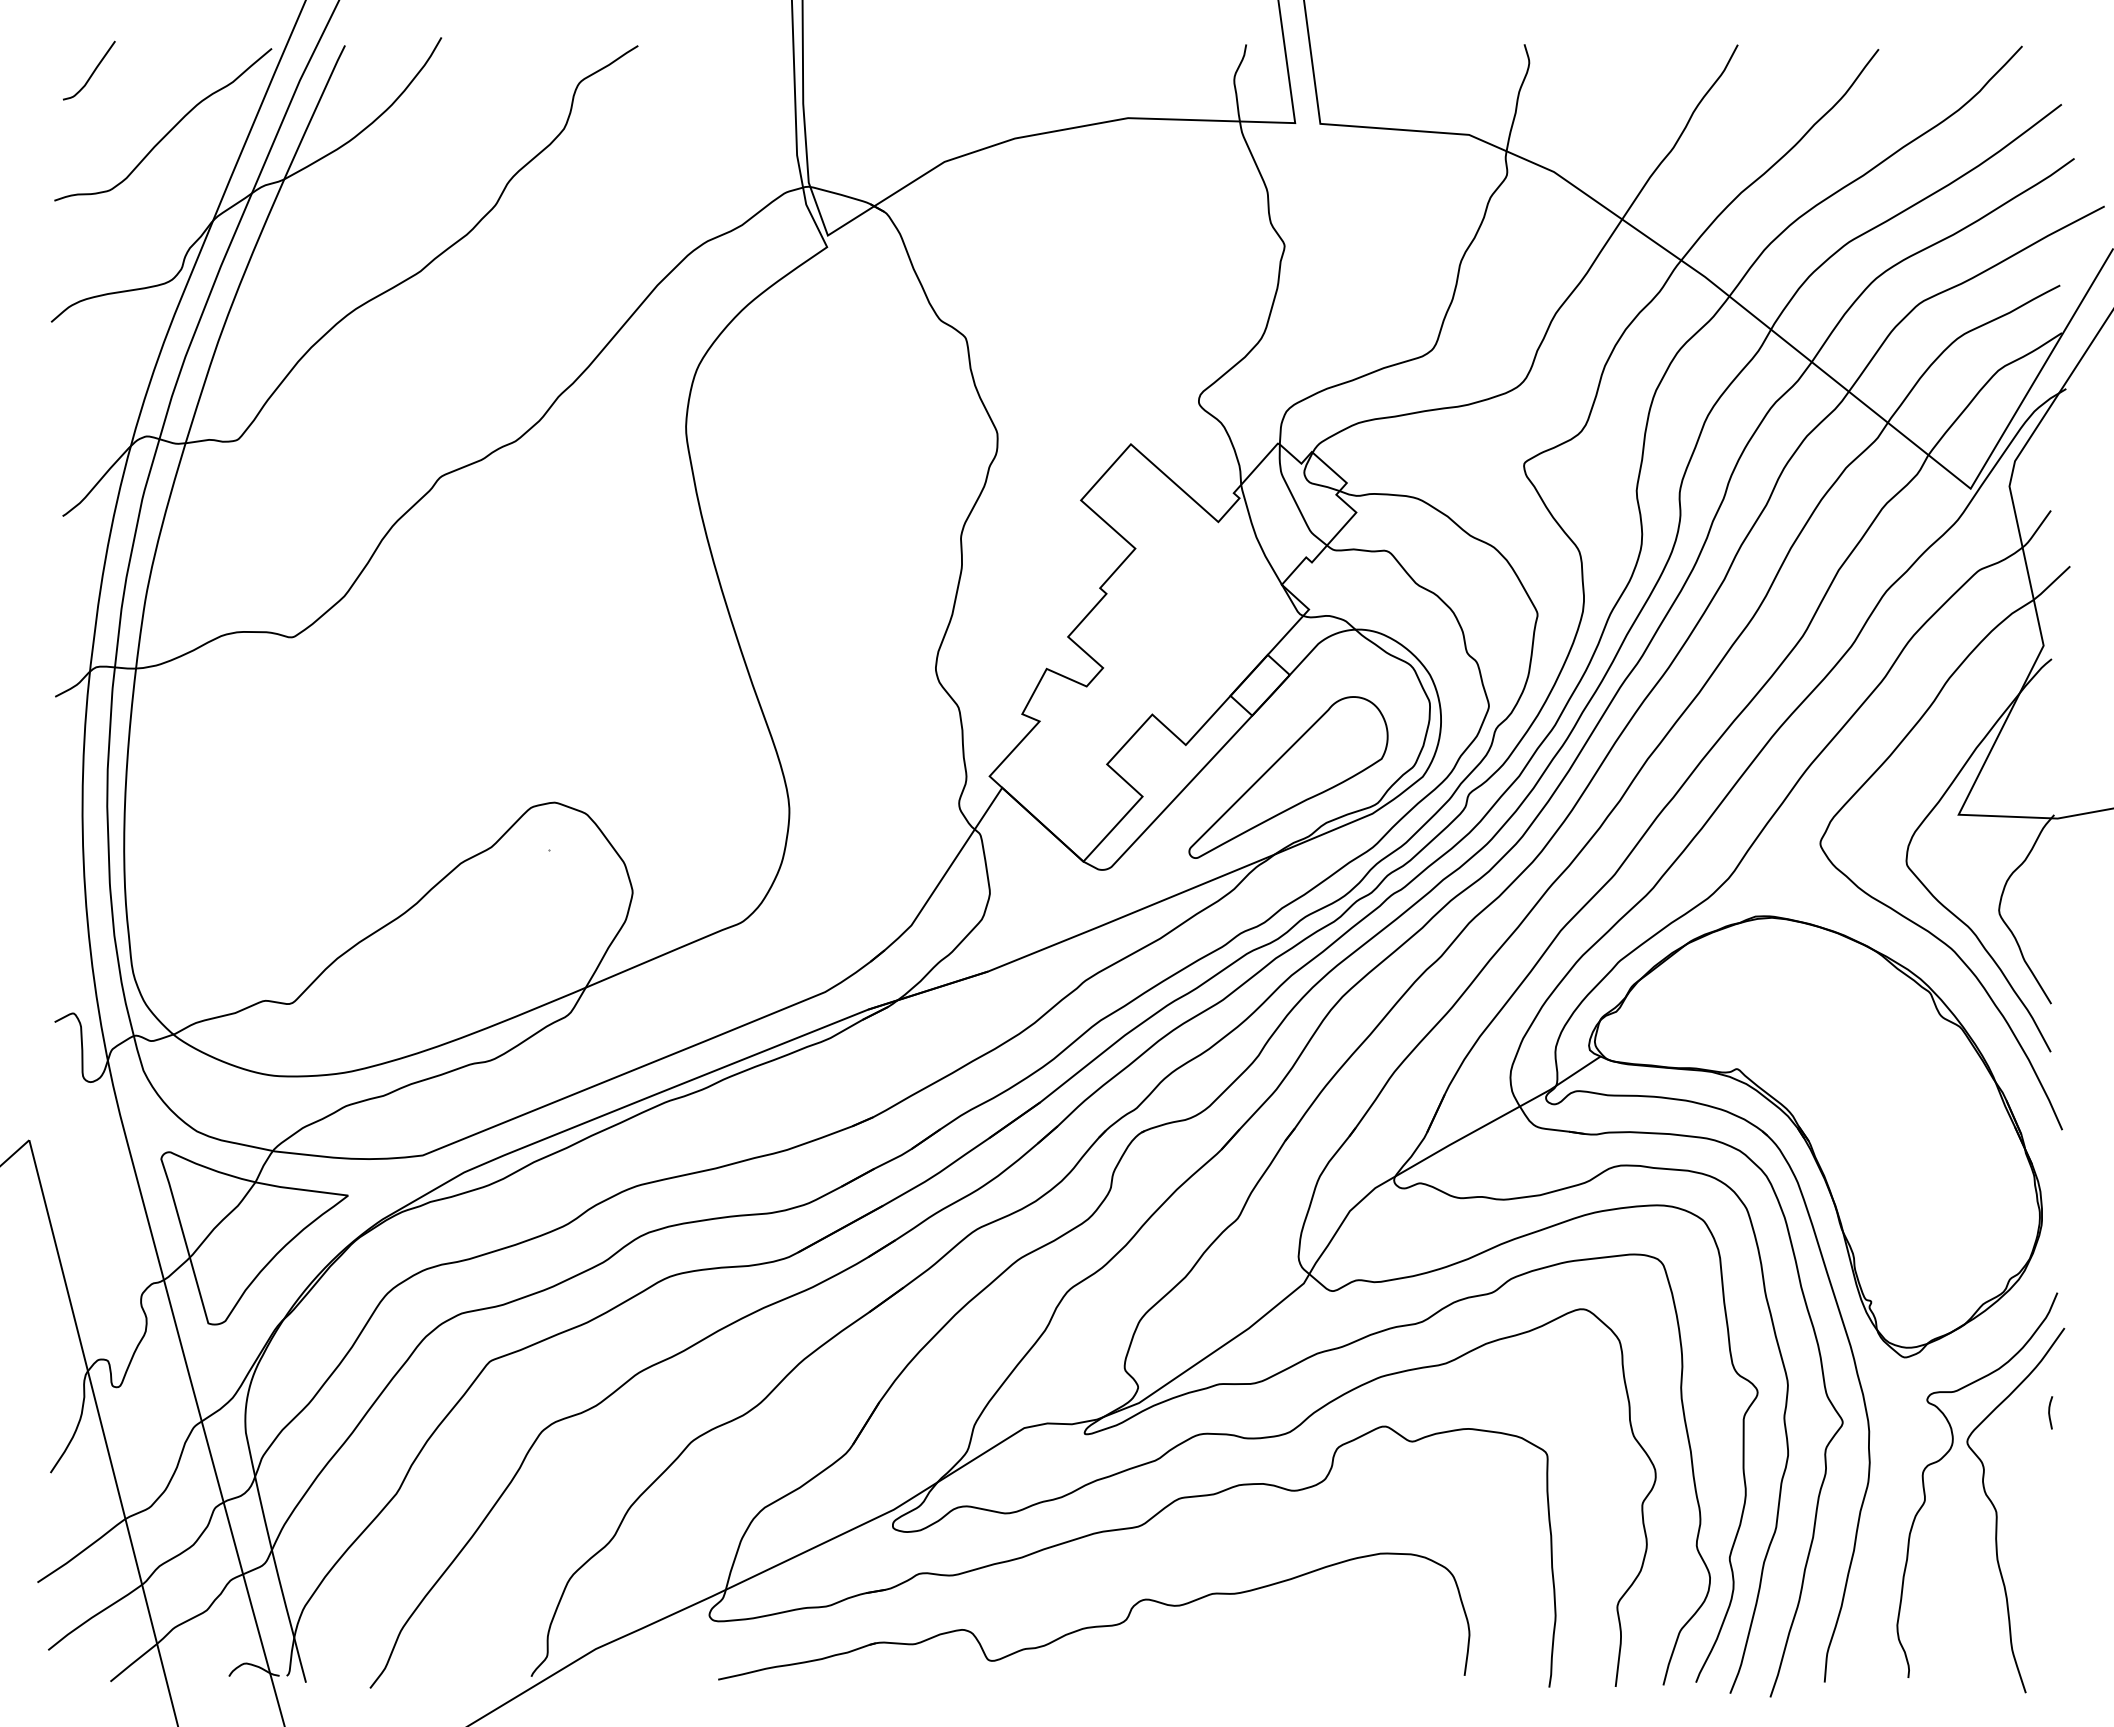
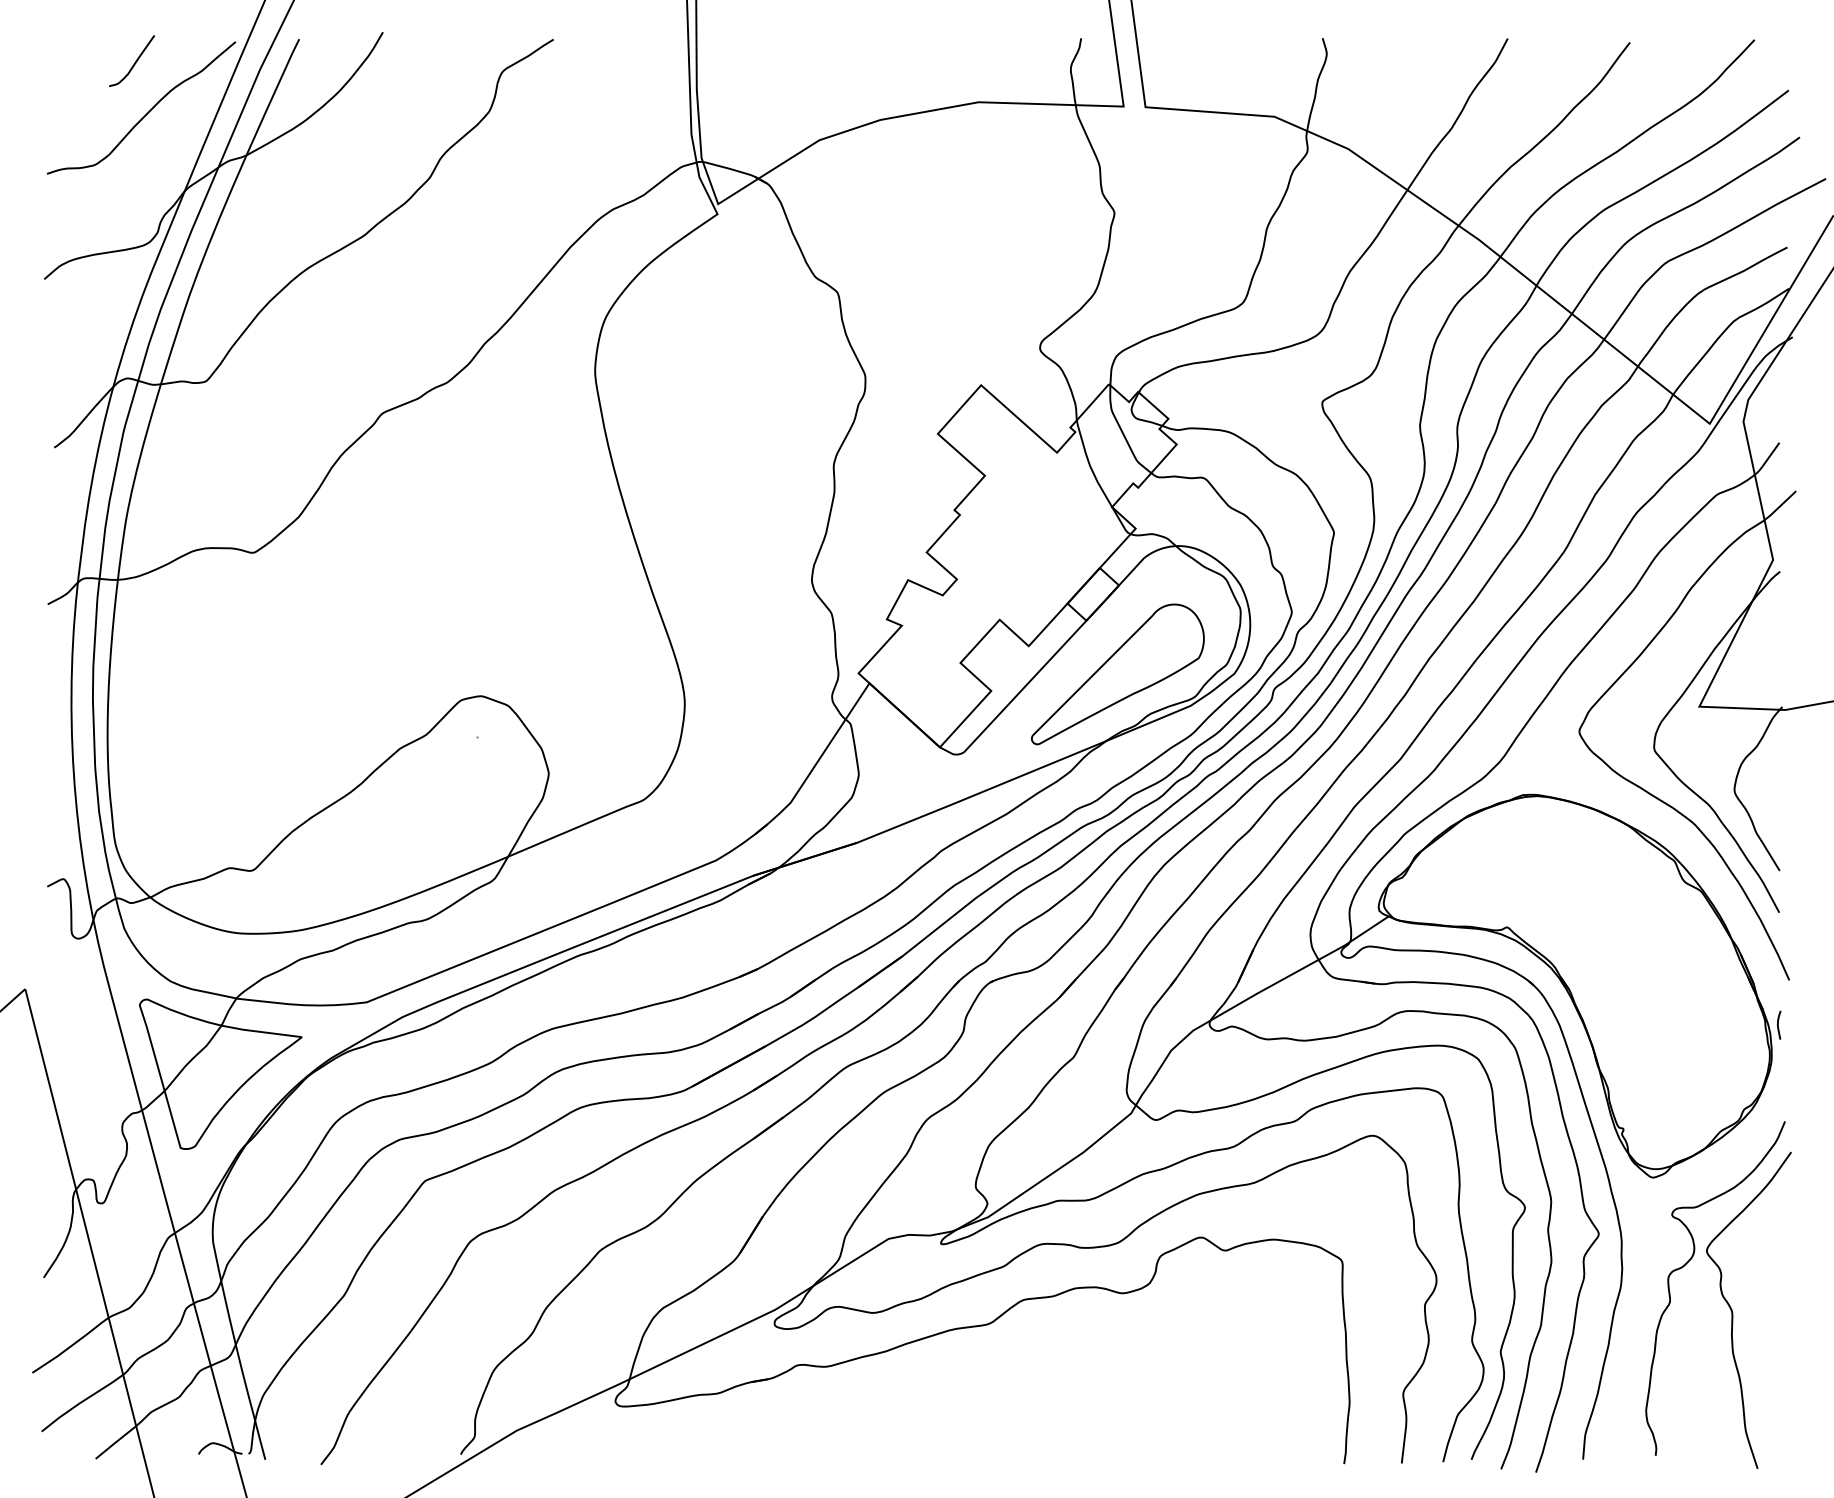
curve: (92, 72) -> (134, 62), moved
curve: (2049, 1412) -> (1778, 1024), moved
part: (1096, 1625) -> (951, 1410), removed

